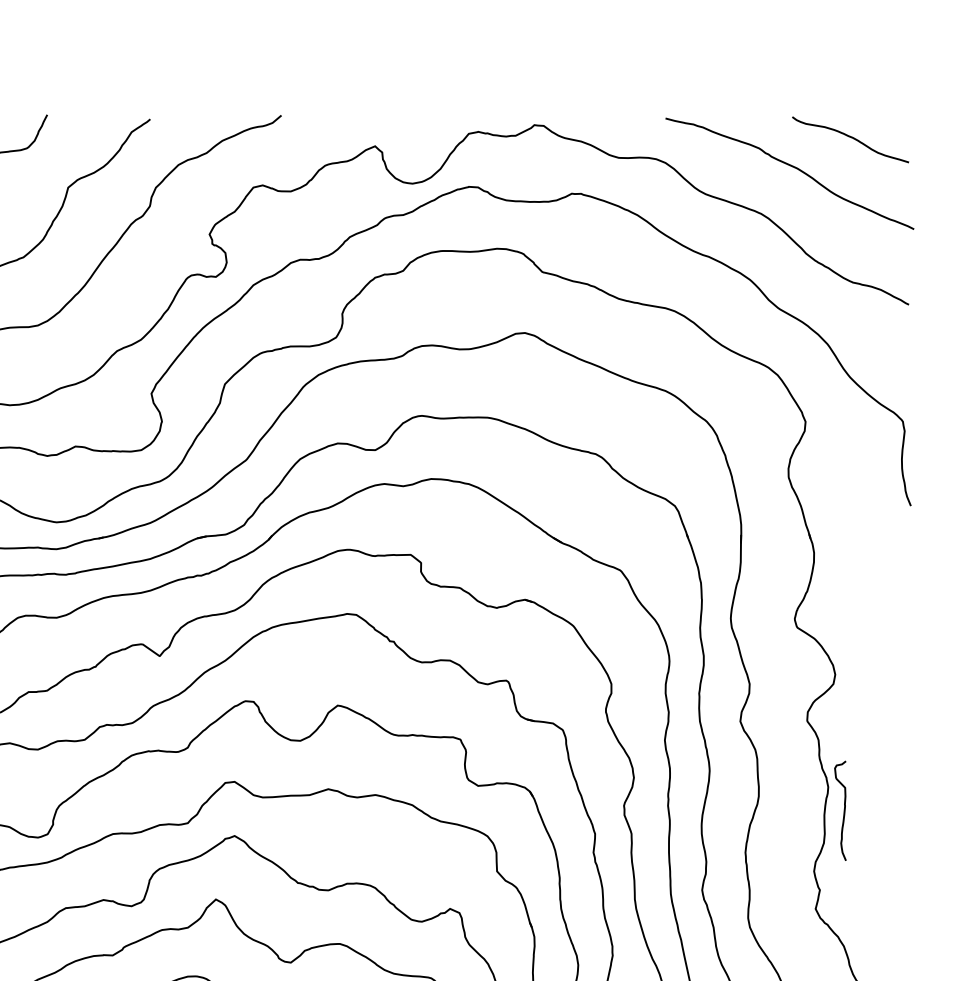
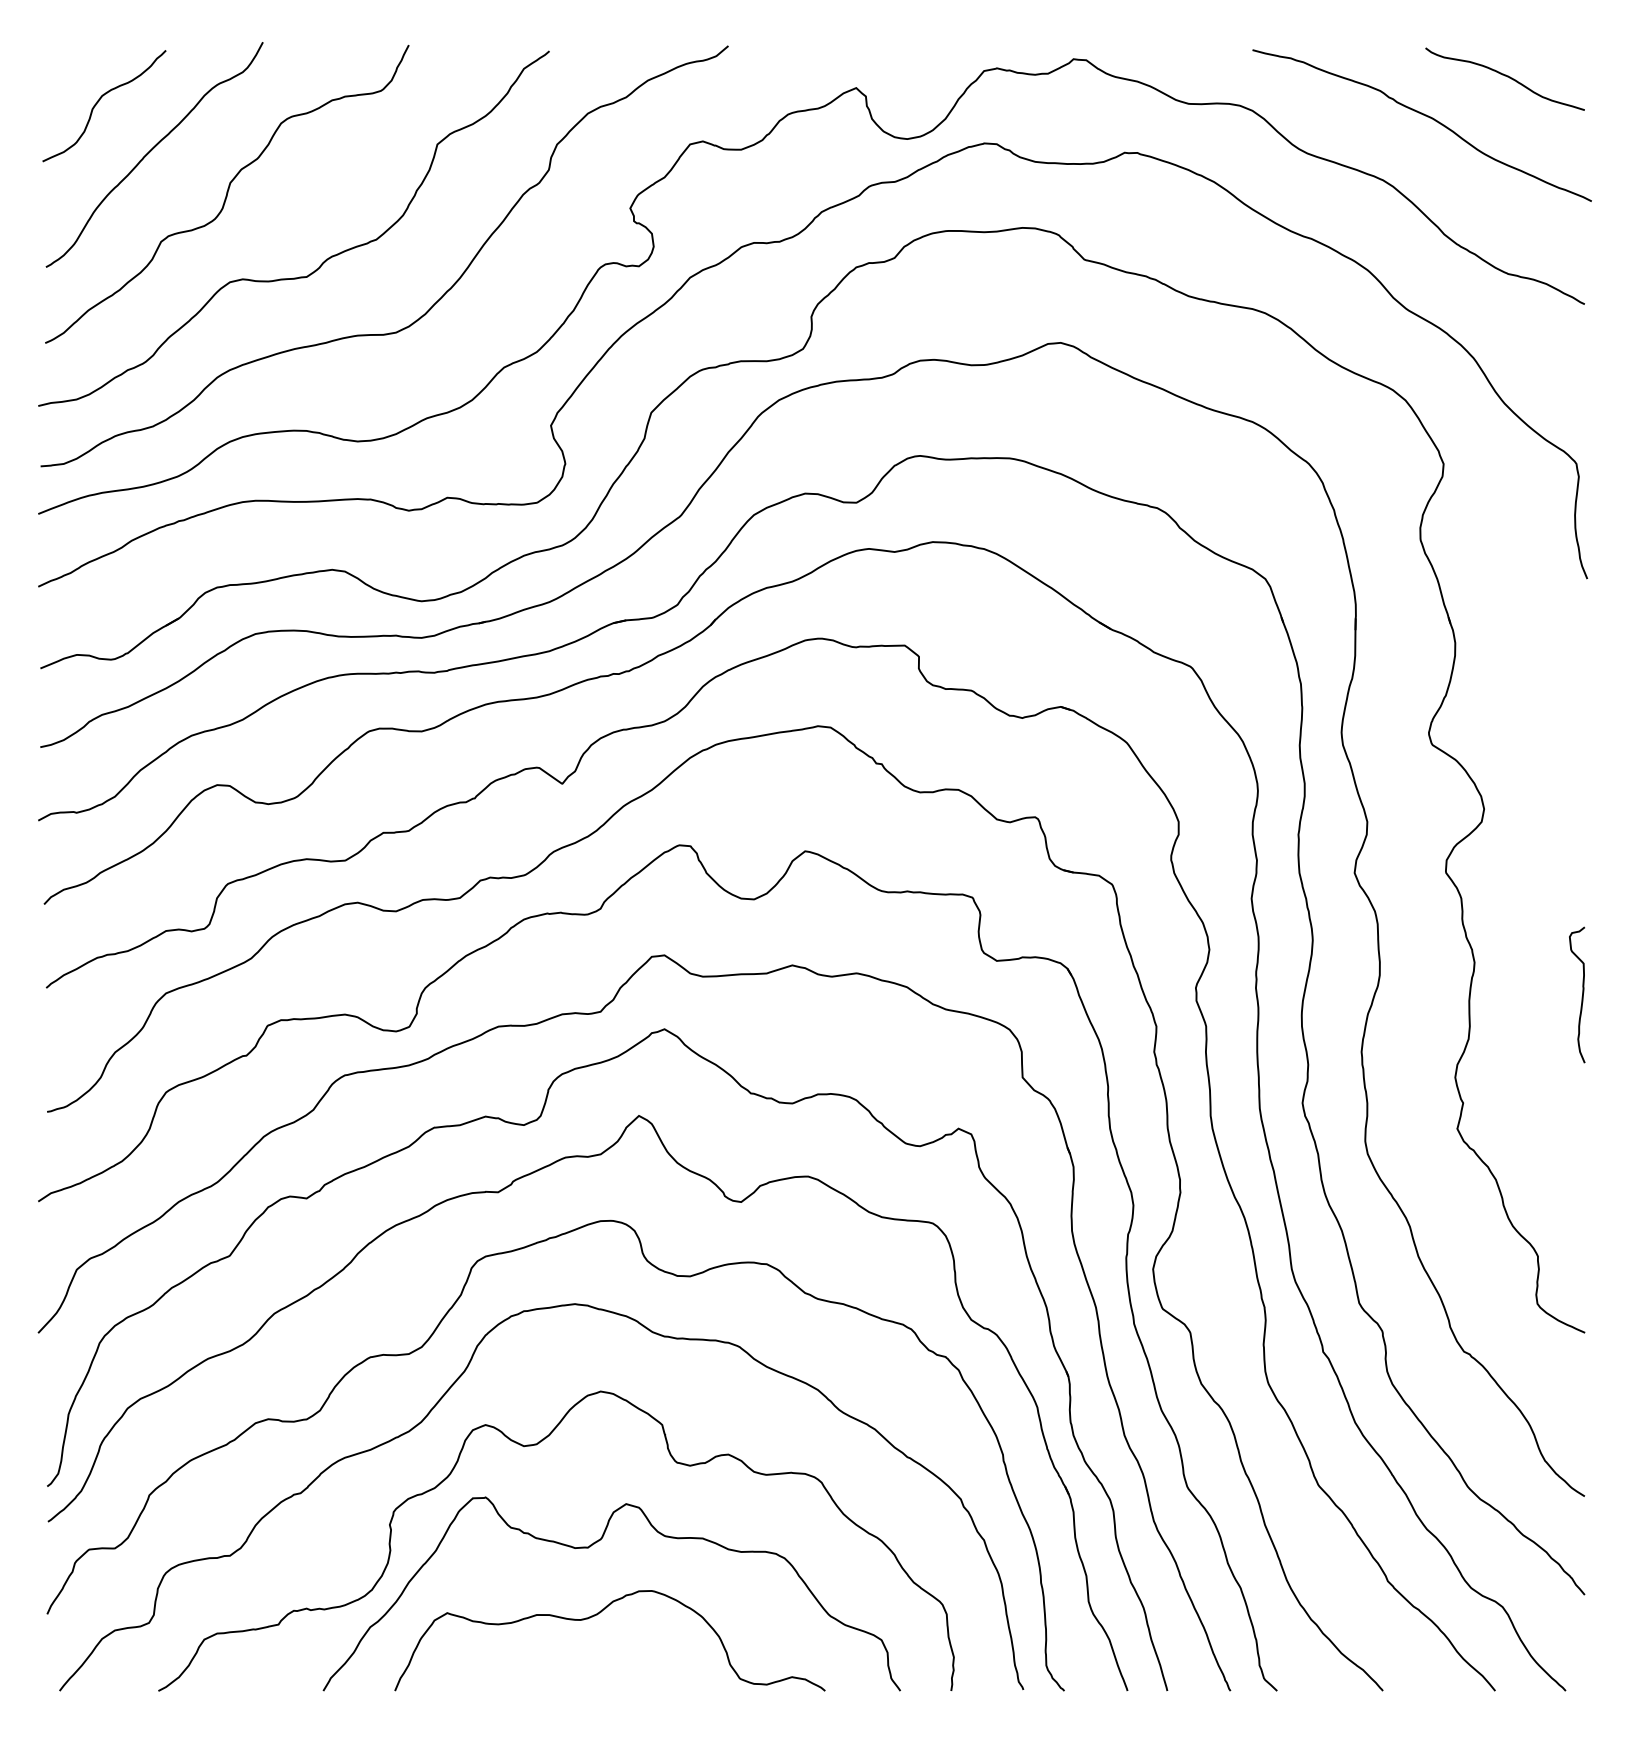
curve: (843, 811) -> (1581, 996), moved

